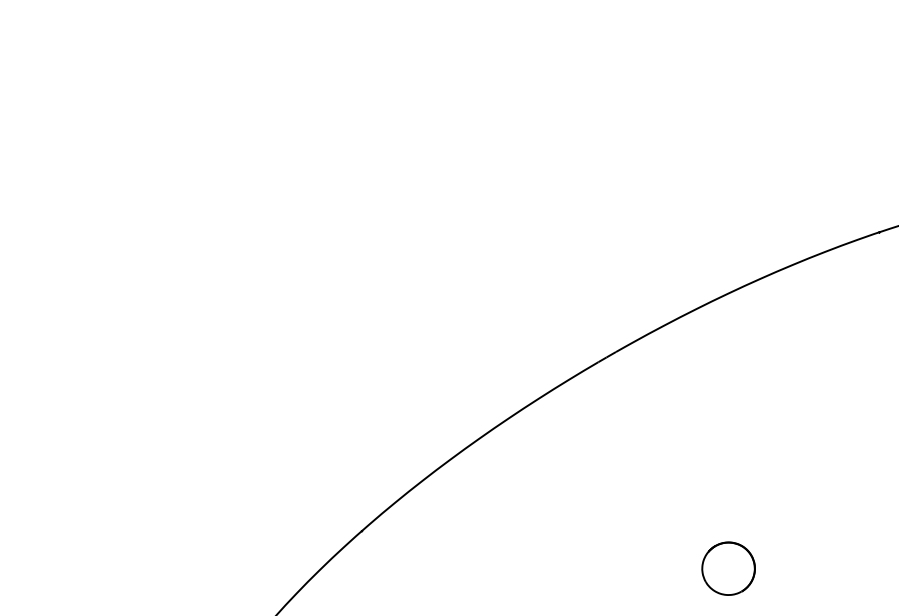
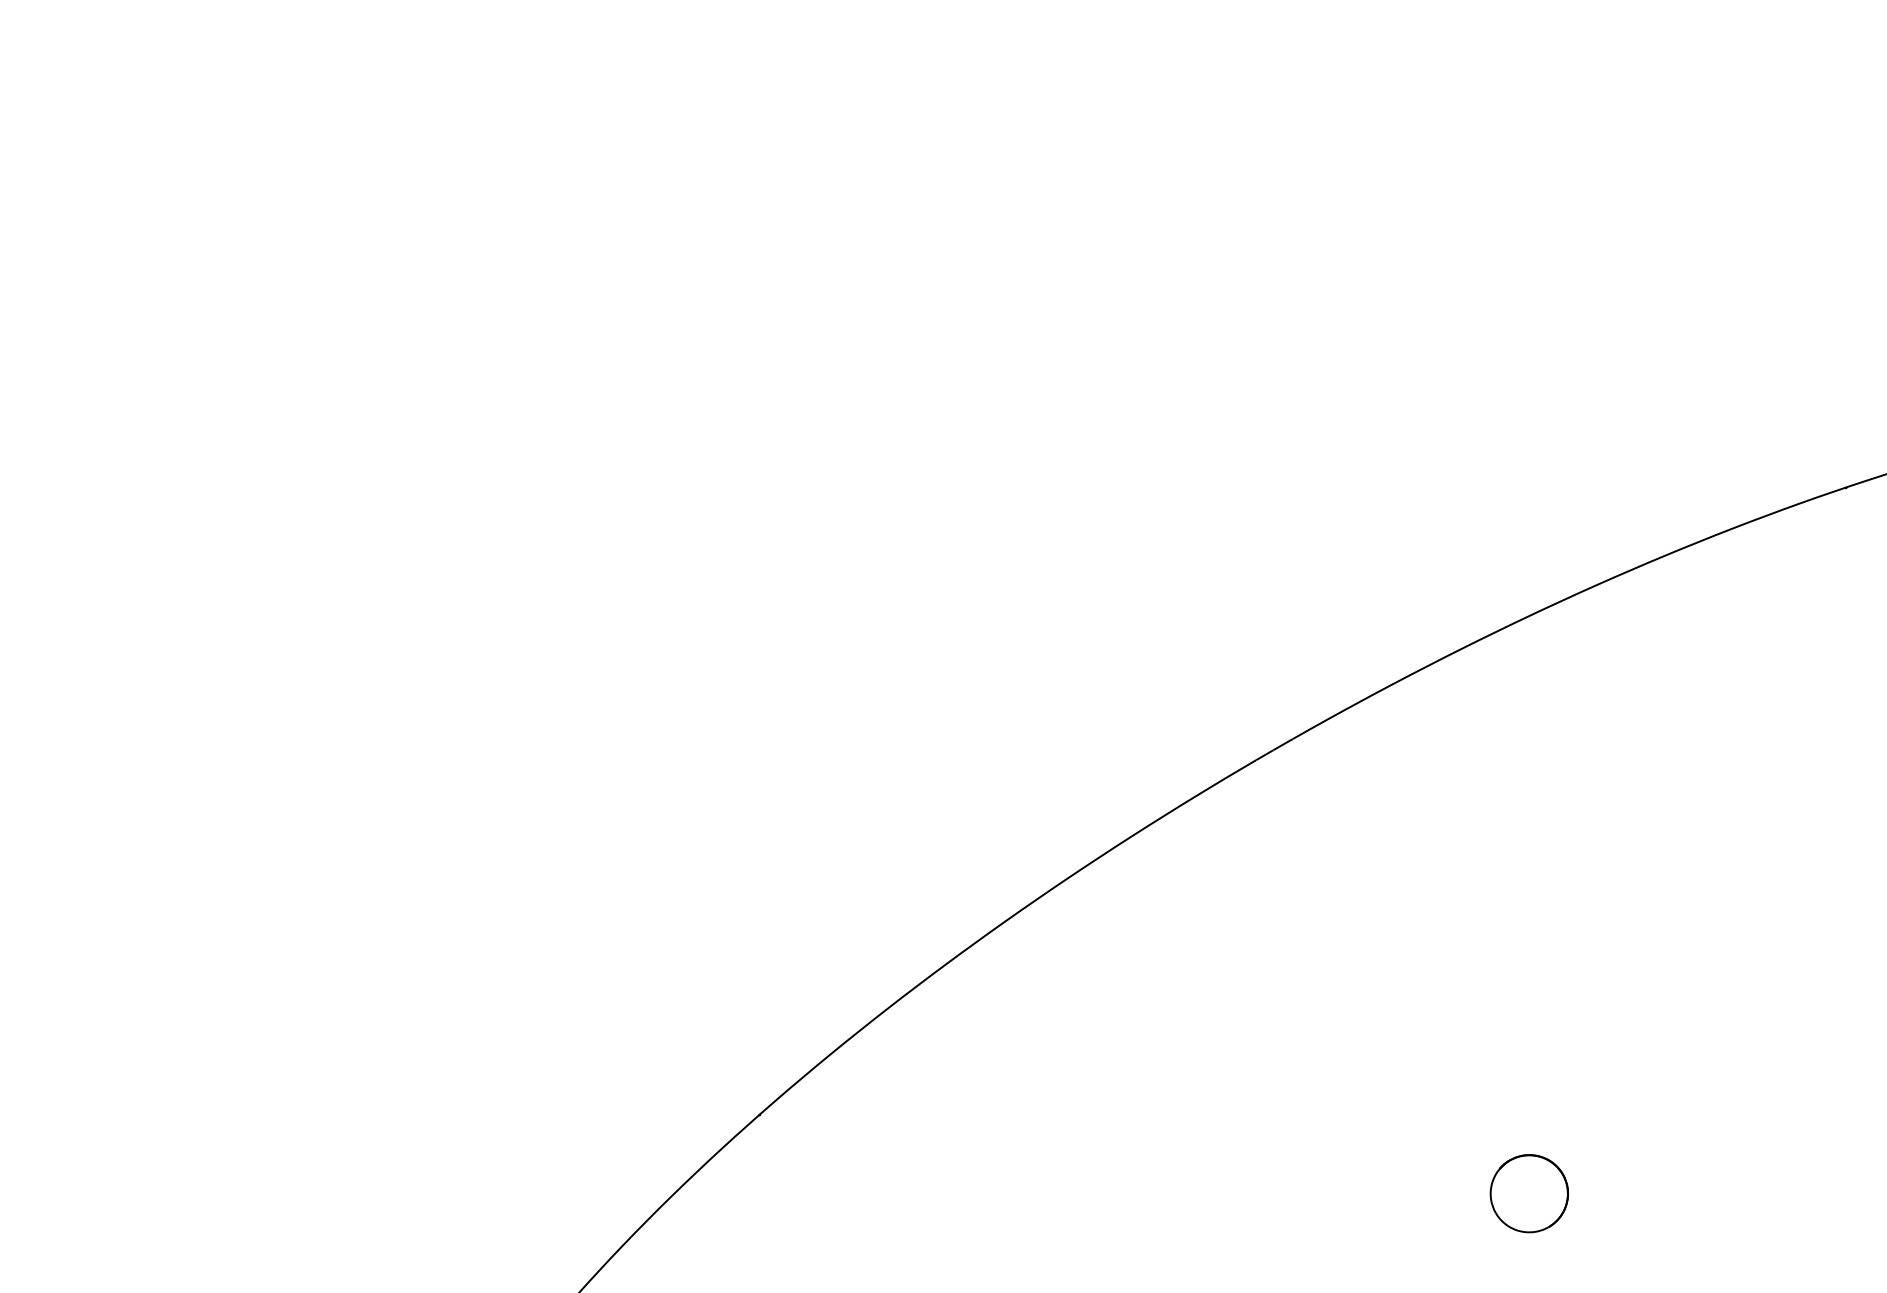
part: (728, 568) -> (1529, 1193), size x0.7

